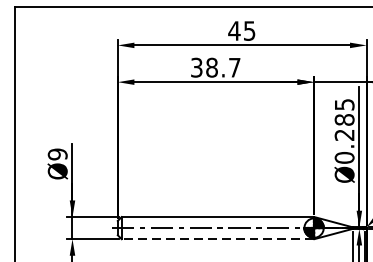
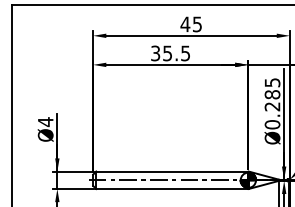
text: (223, 67) -> (176, 53), 38.7 -> 35.5
text: (57, 155) -> (45, 122), Ø9 -> Ø4
line: (216, 239) -> (171, 189), dashed -> solid

